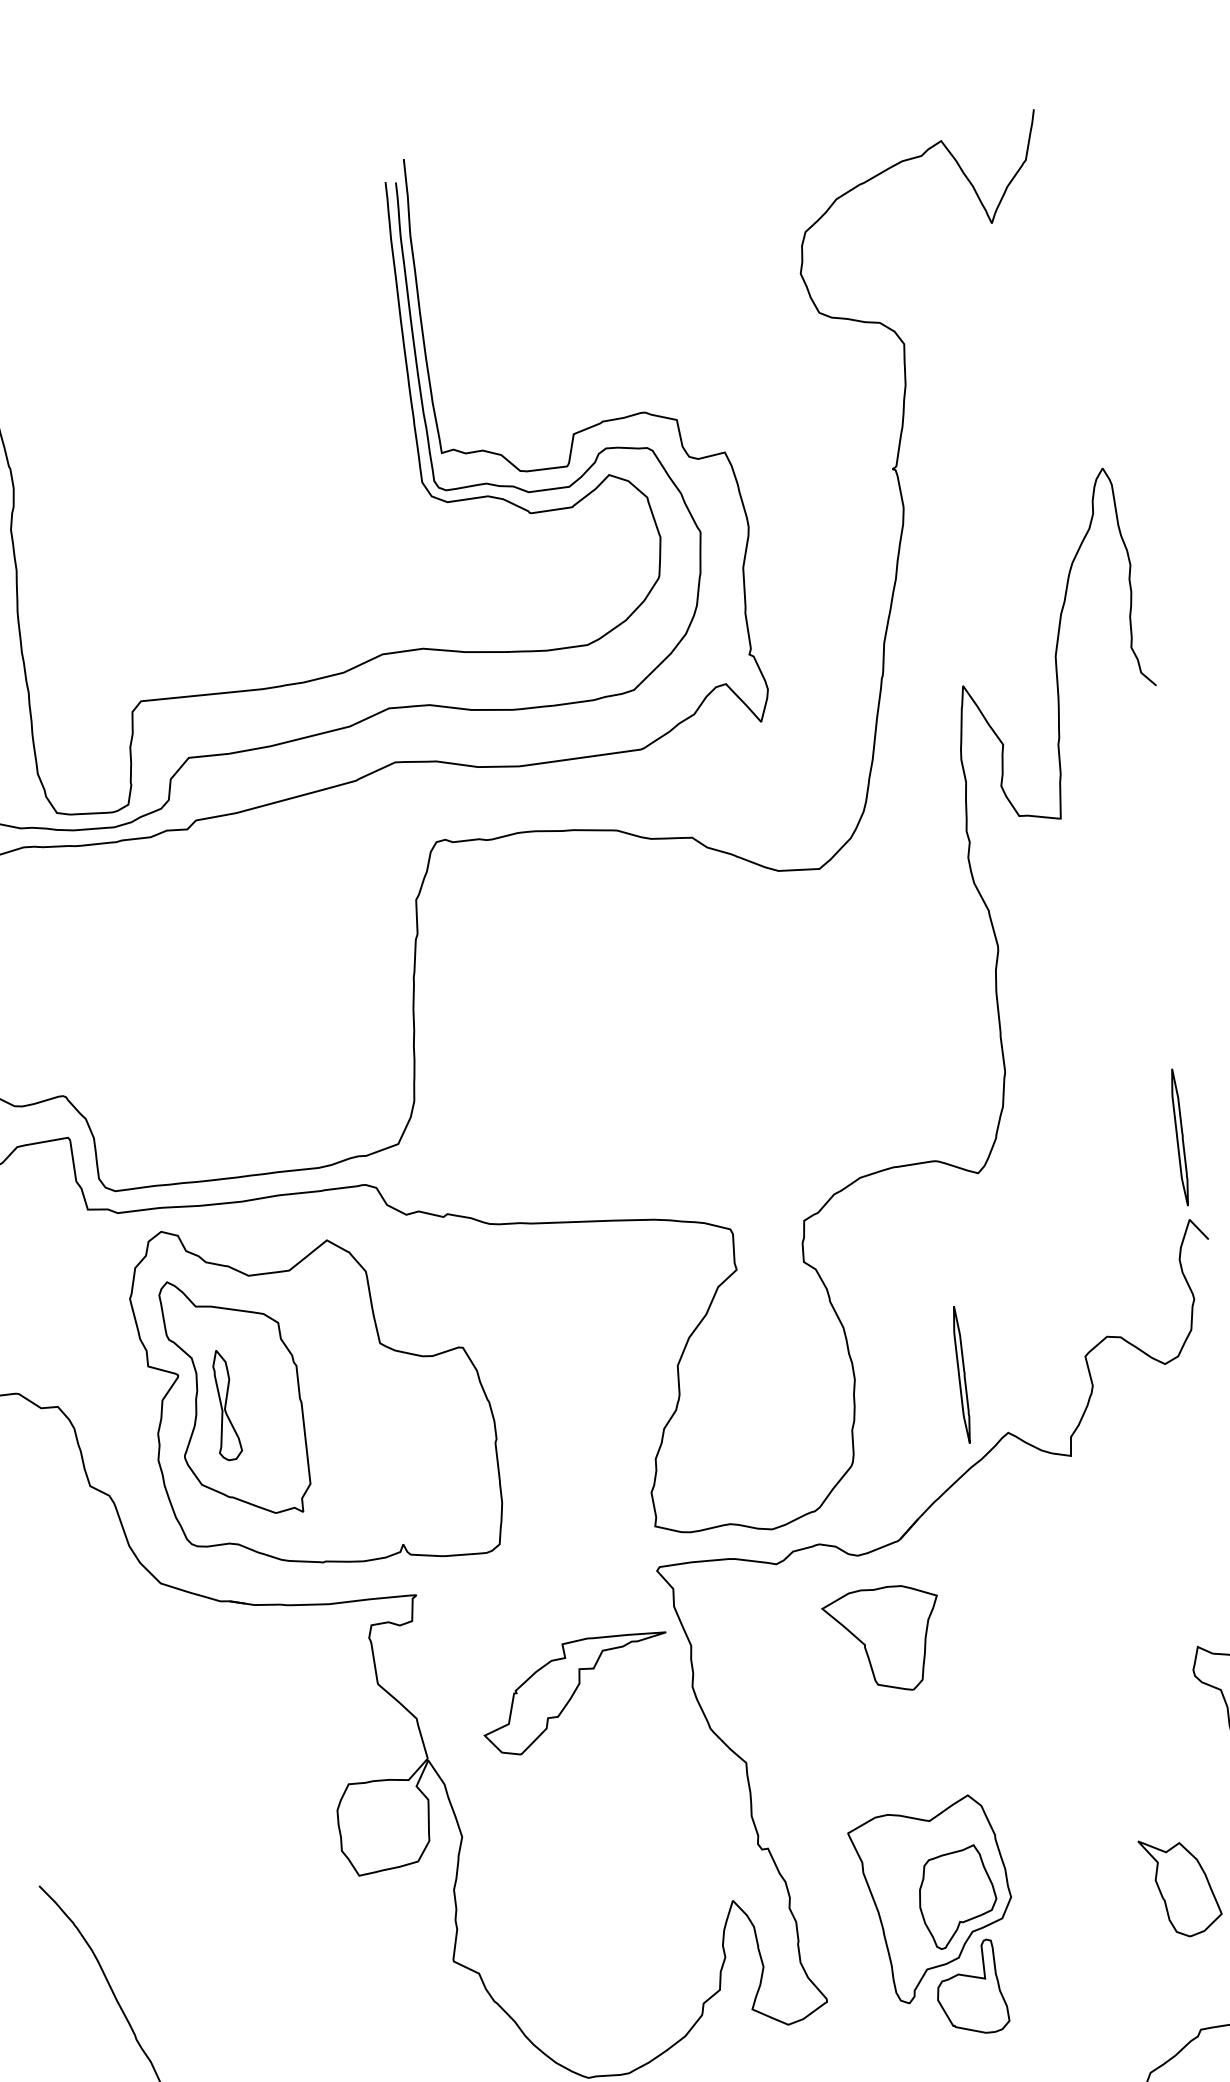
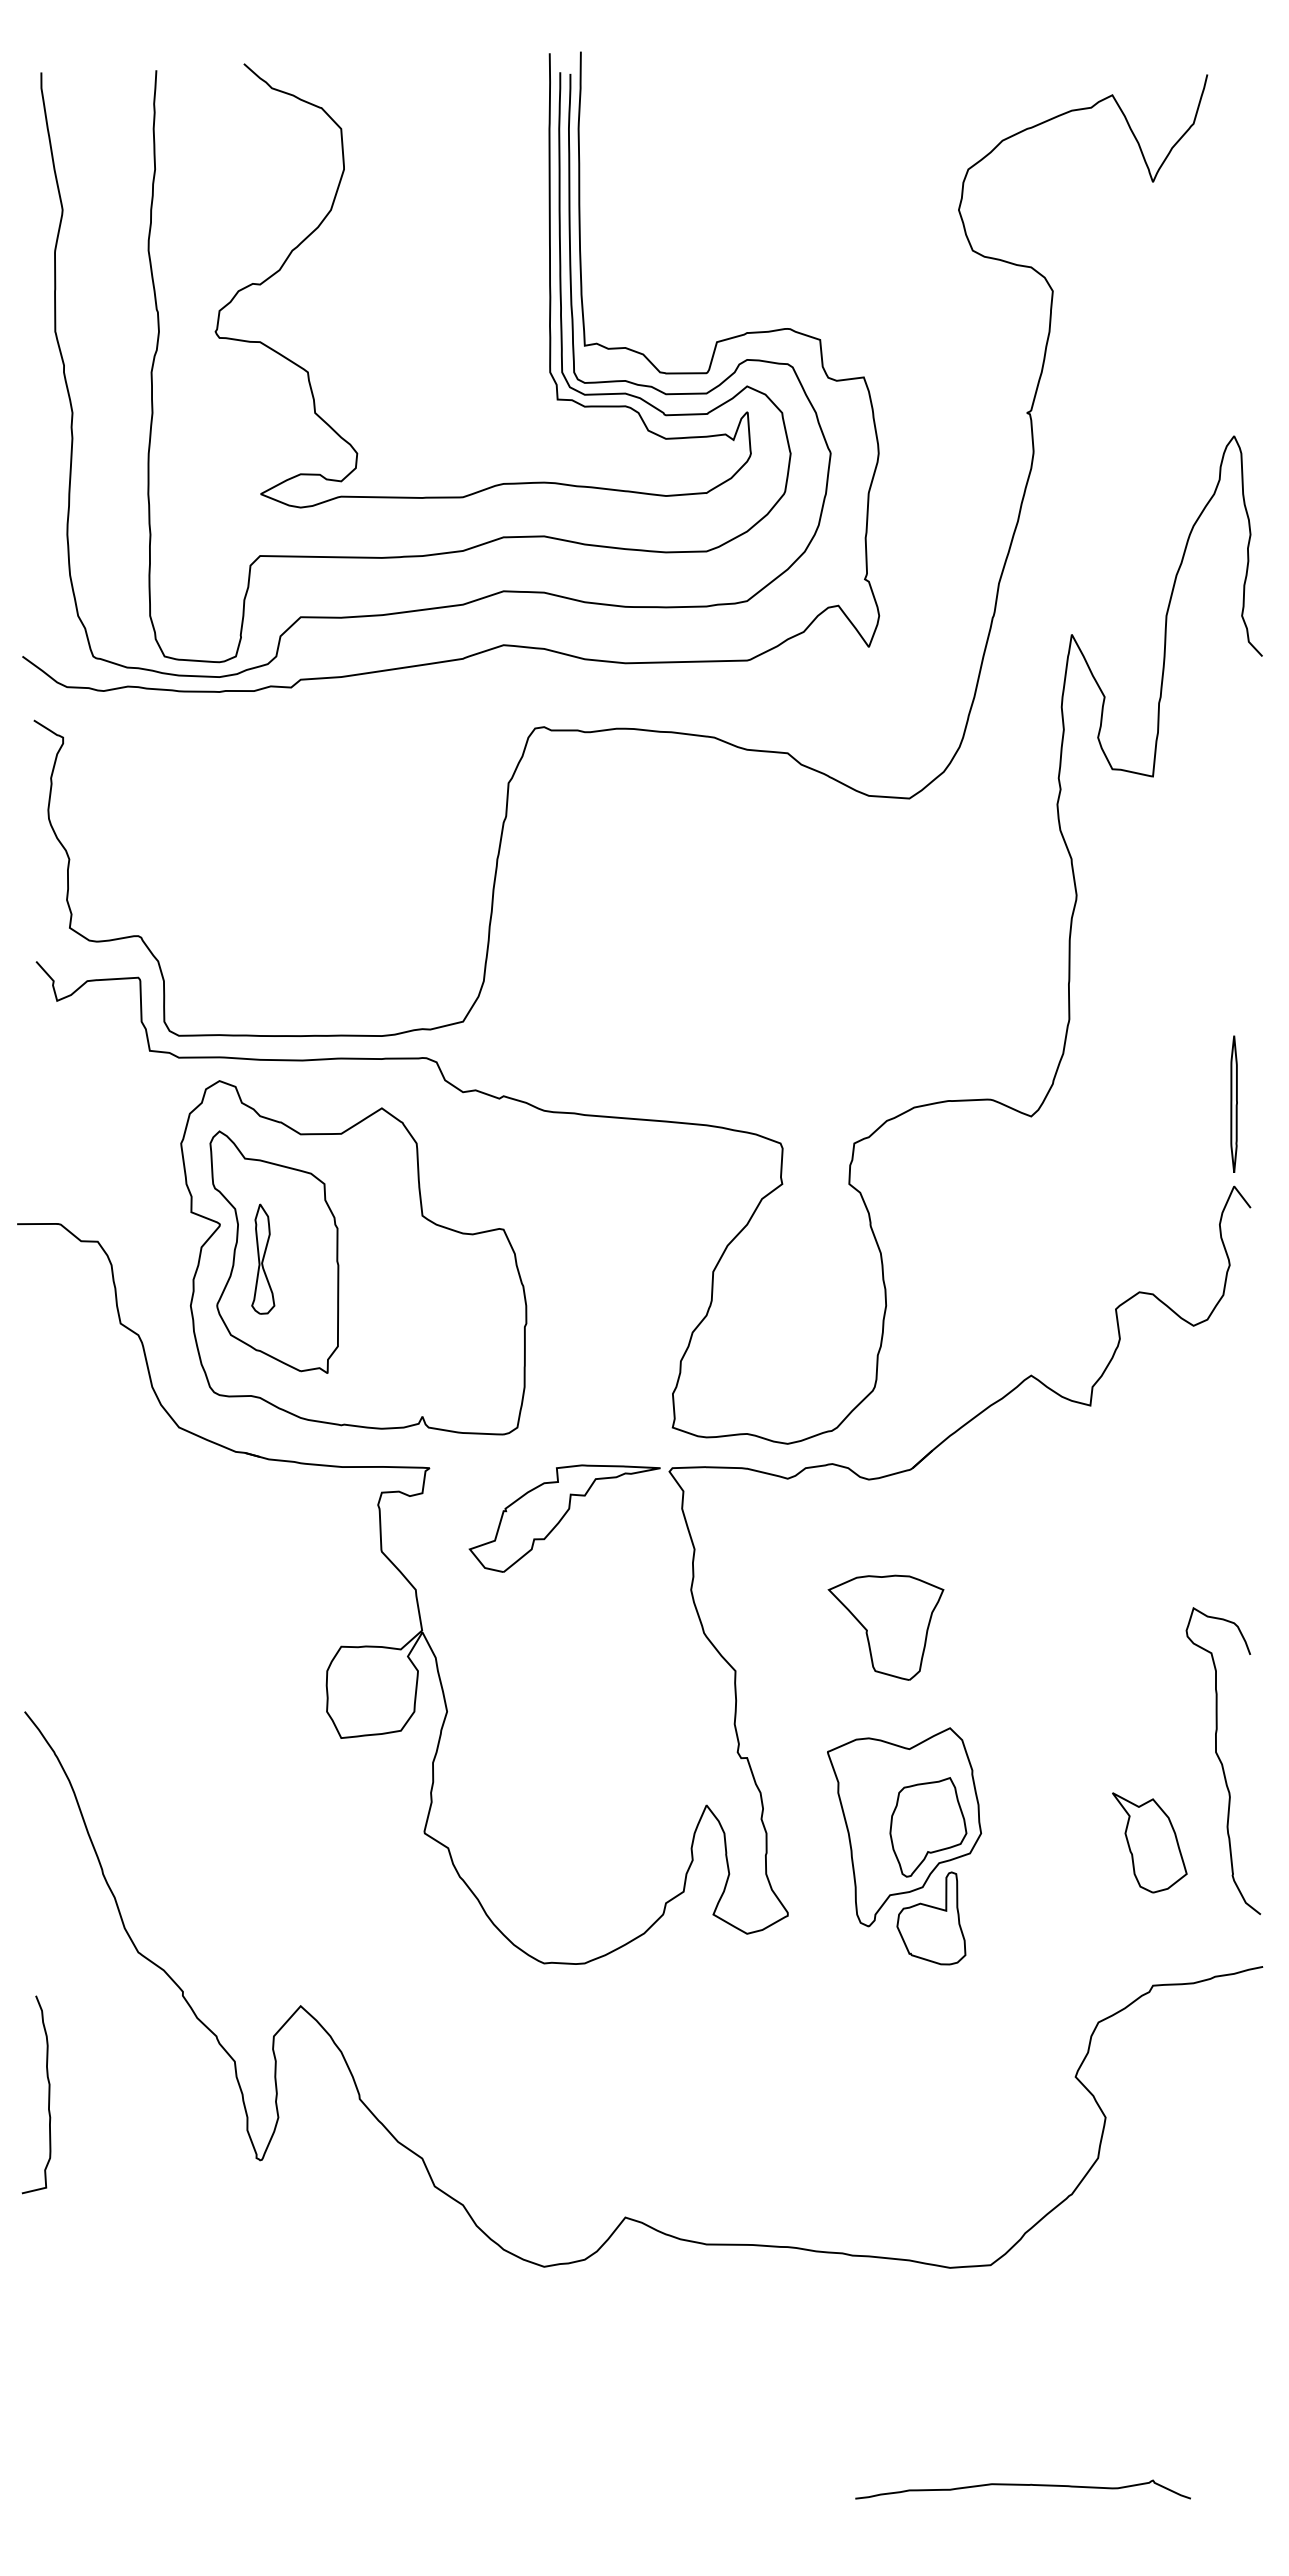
curve: (398, 391) -> (549, 280), added
part: (961, 1374) -> (991, 1312), removed
part: (883, 1639) -> (885, 1627), moved
part: (575, 1693) -> (564, 1518), moved

